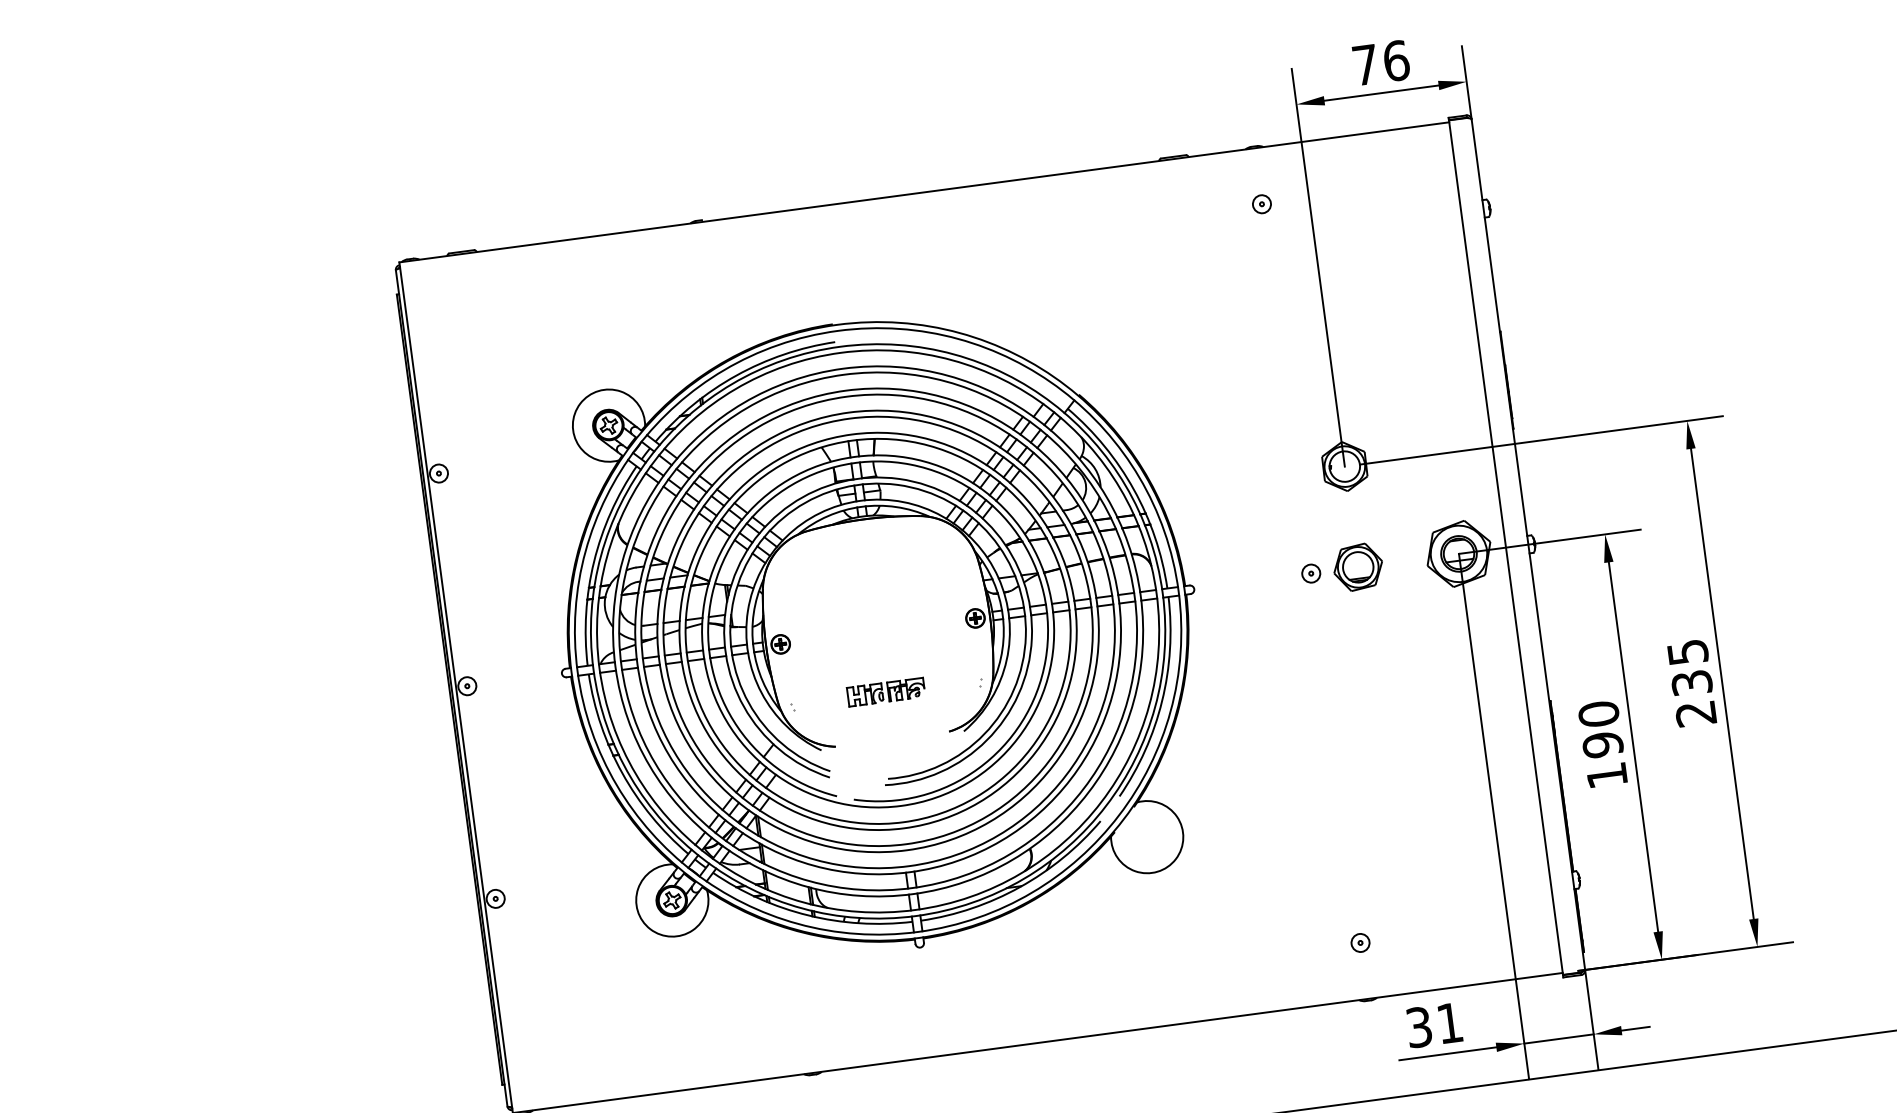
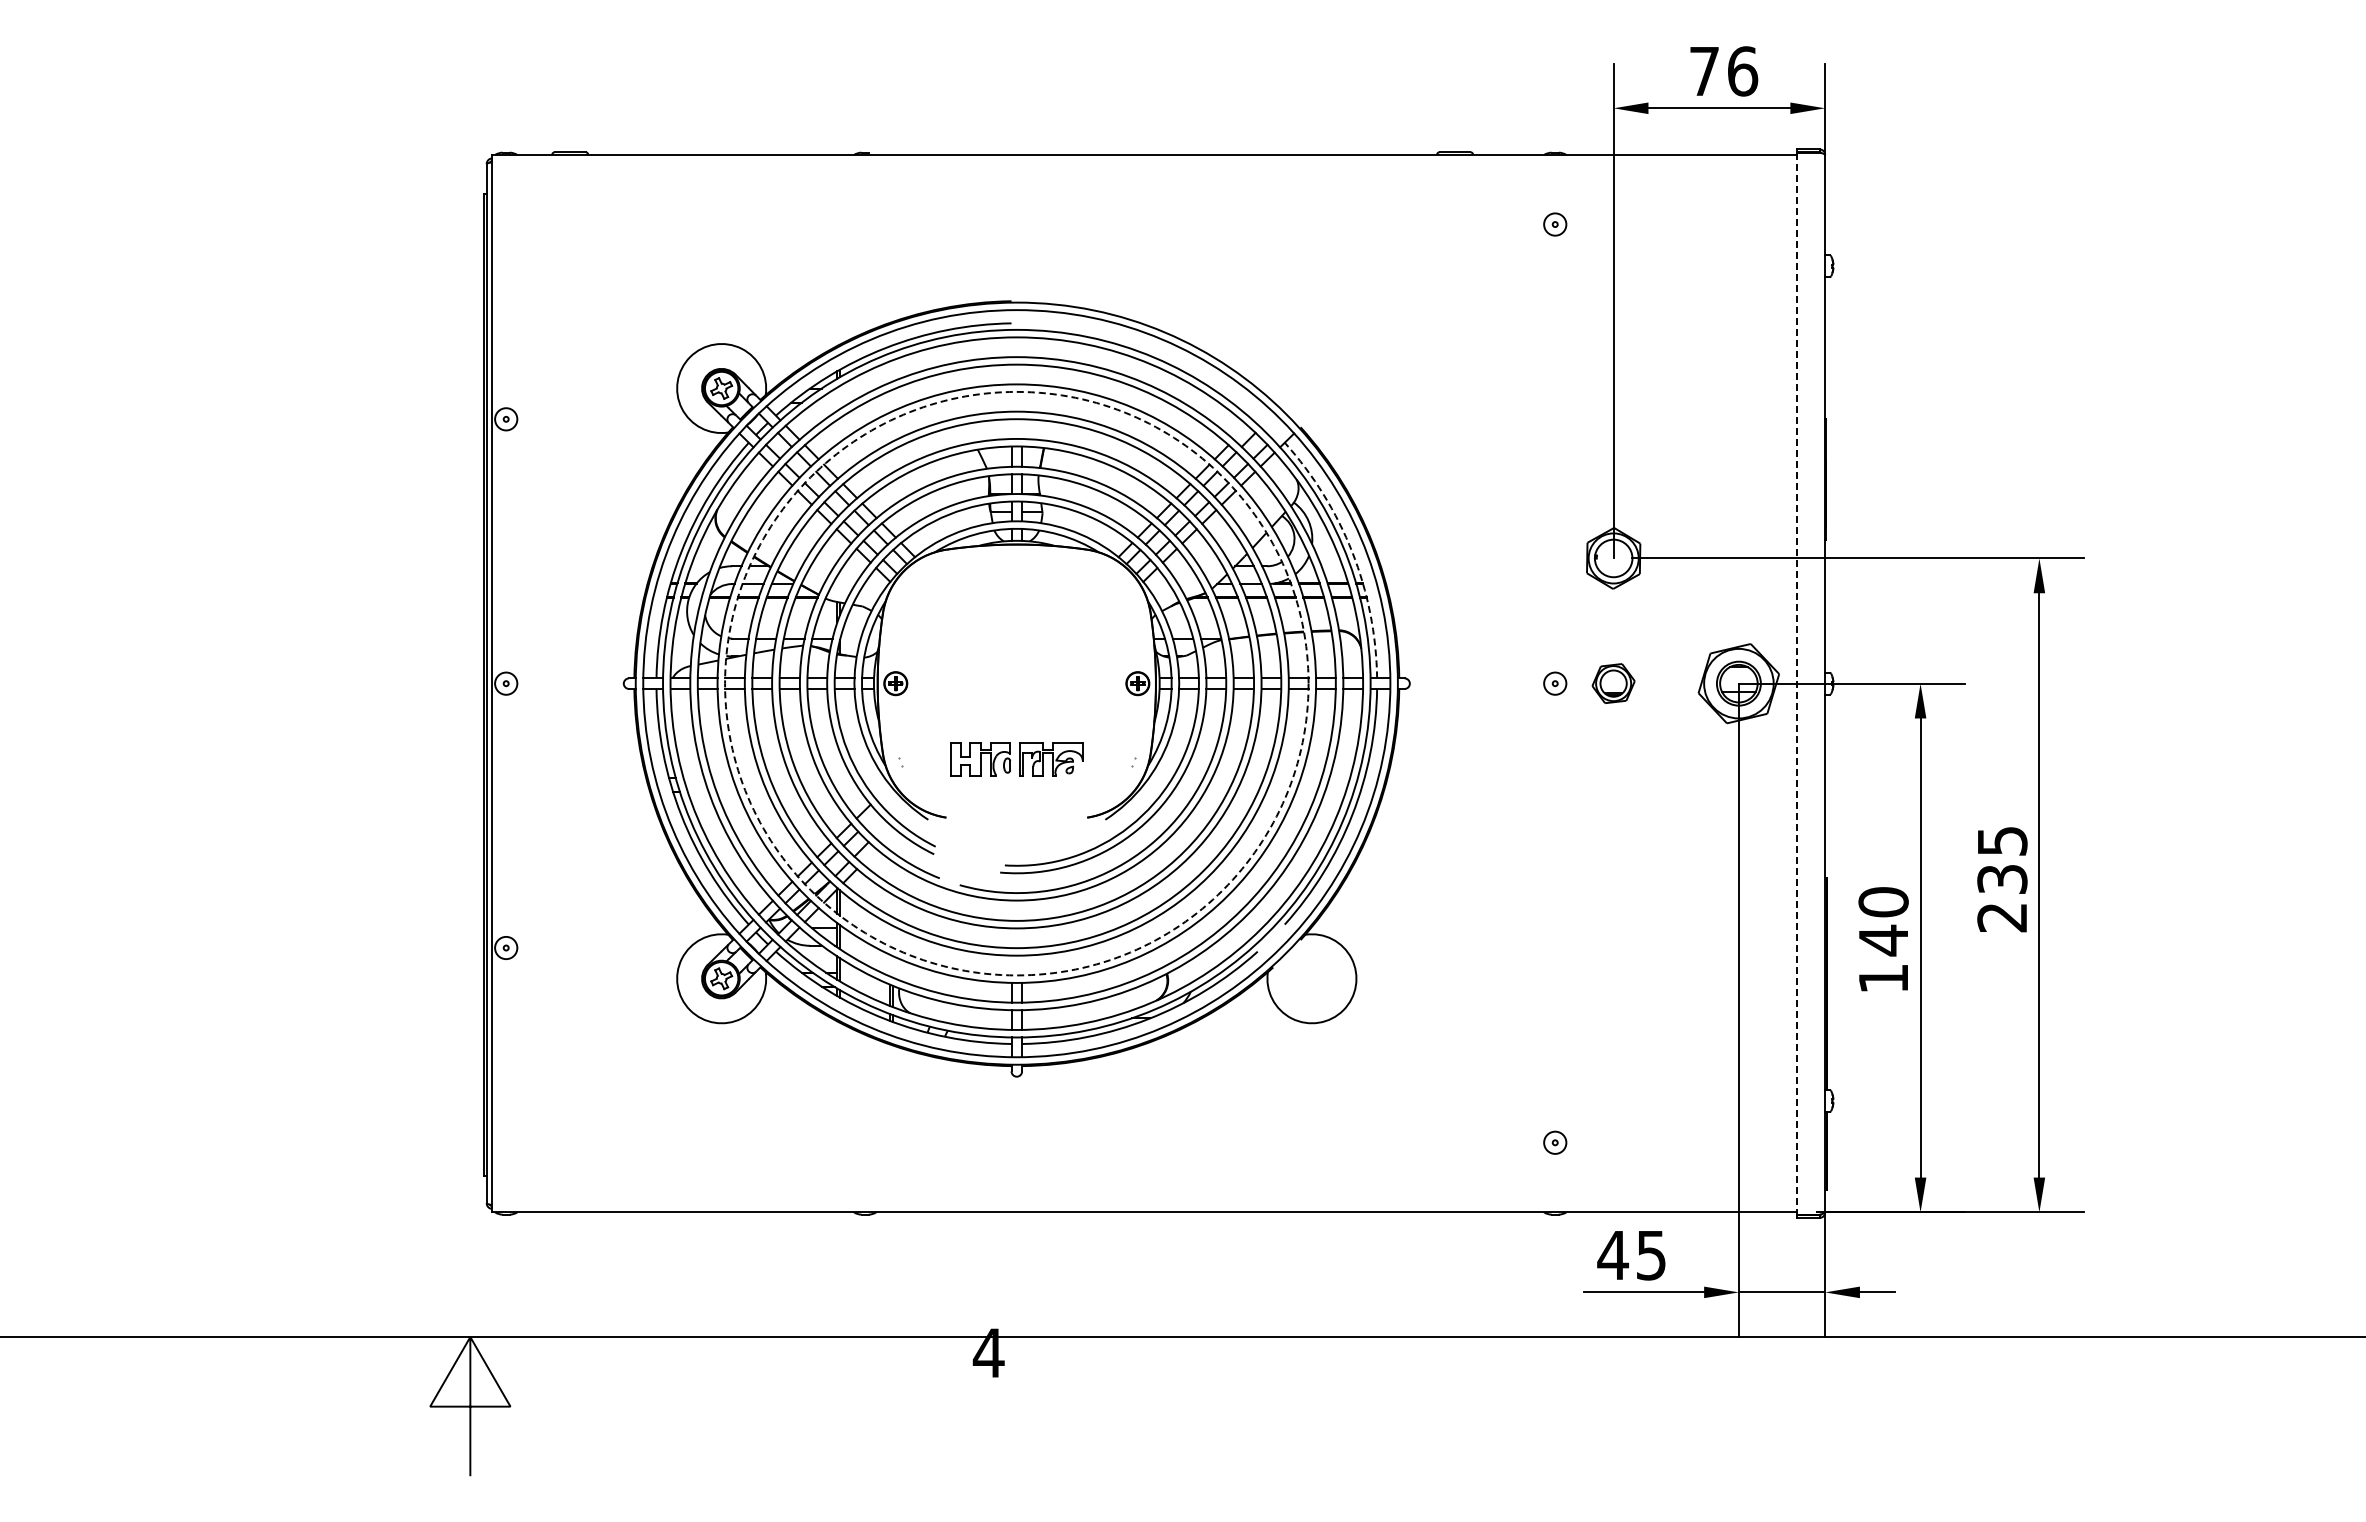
arc: (1134, 489) -> (1352, 552), solid -> dashed
line: (1506, 548) -> (1797, 684), solid -> dashed
part: (1358, 567) -> (1613, 683), size x0.7
circle: (877, 631) -> (1016, 683), solid -> dashed
part: (885, 692) -> (1016, 759), size x1.4
text: (1602, 744) -> (1883, 940), 190 -> 140
text: (1433, 1025) -> (1631, 1255), 31 -> 45

